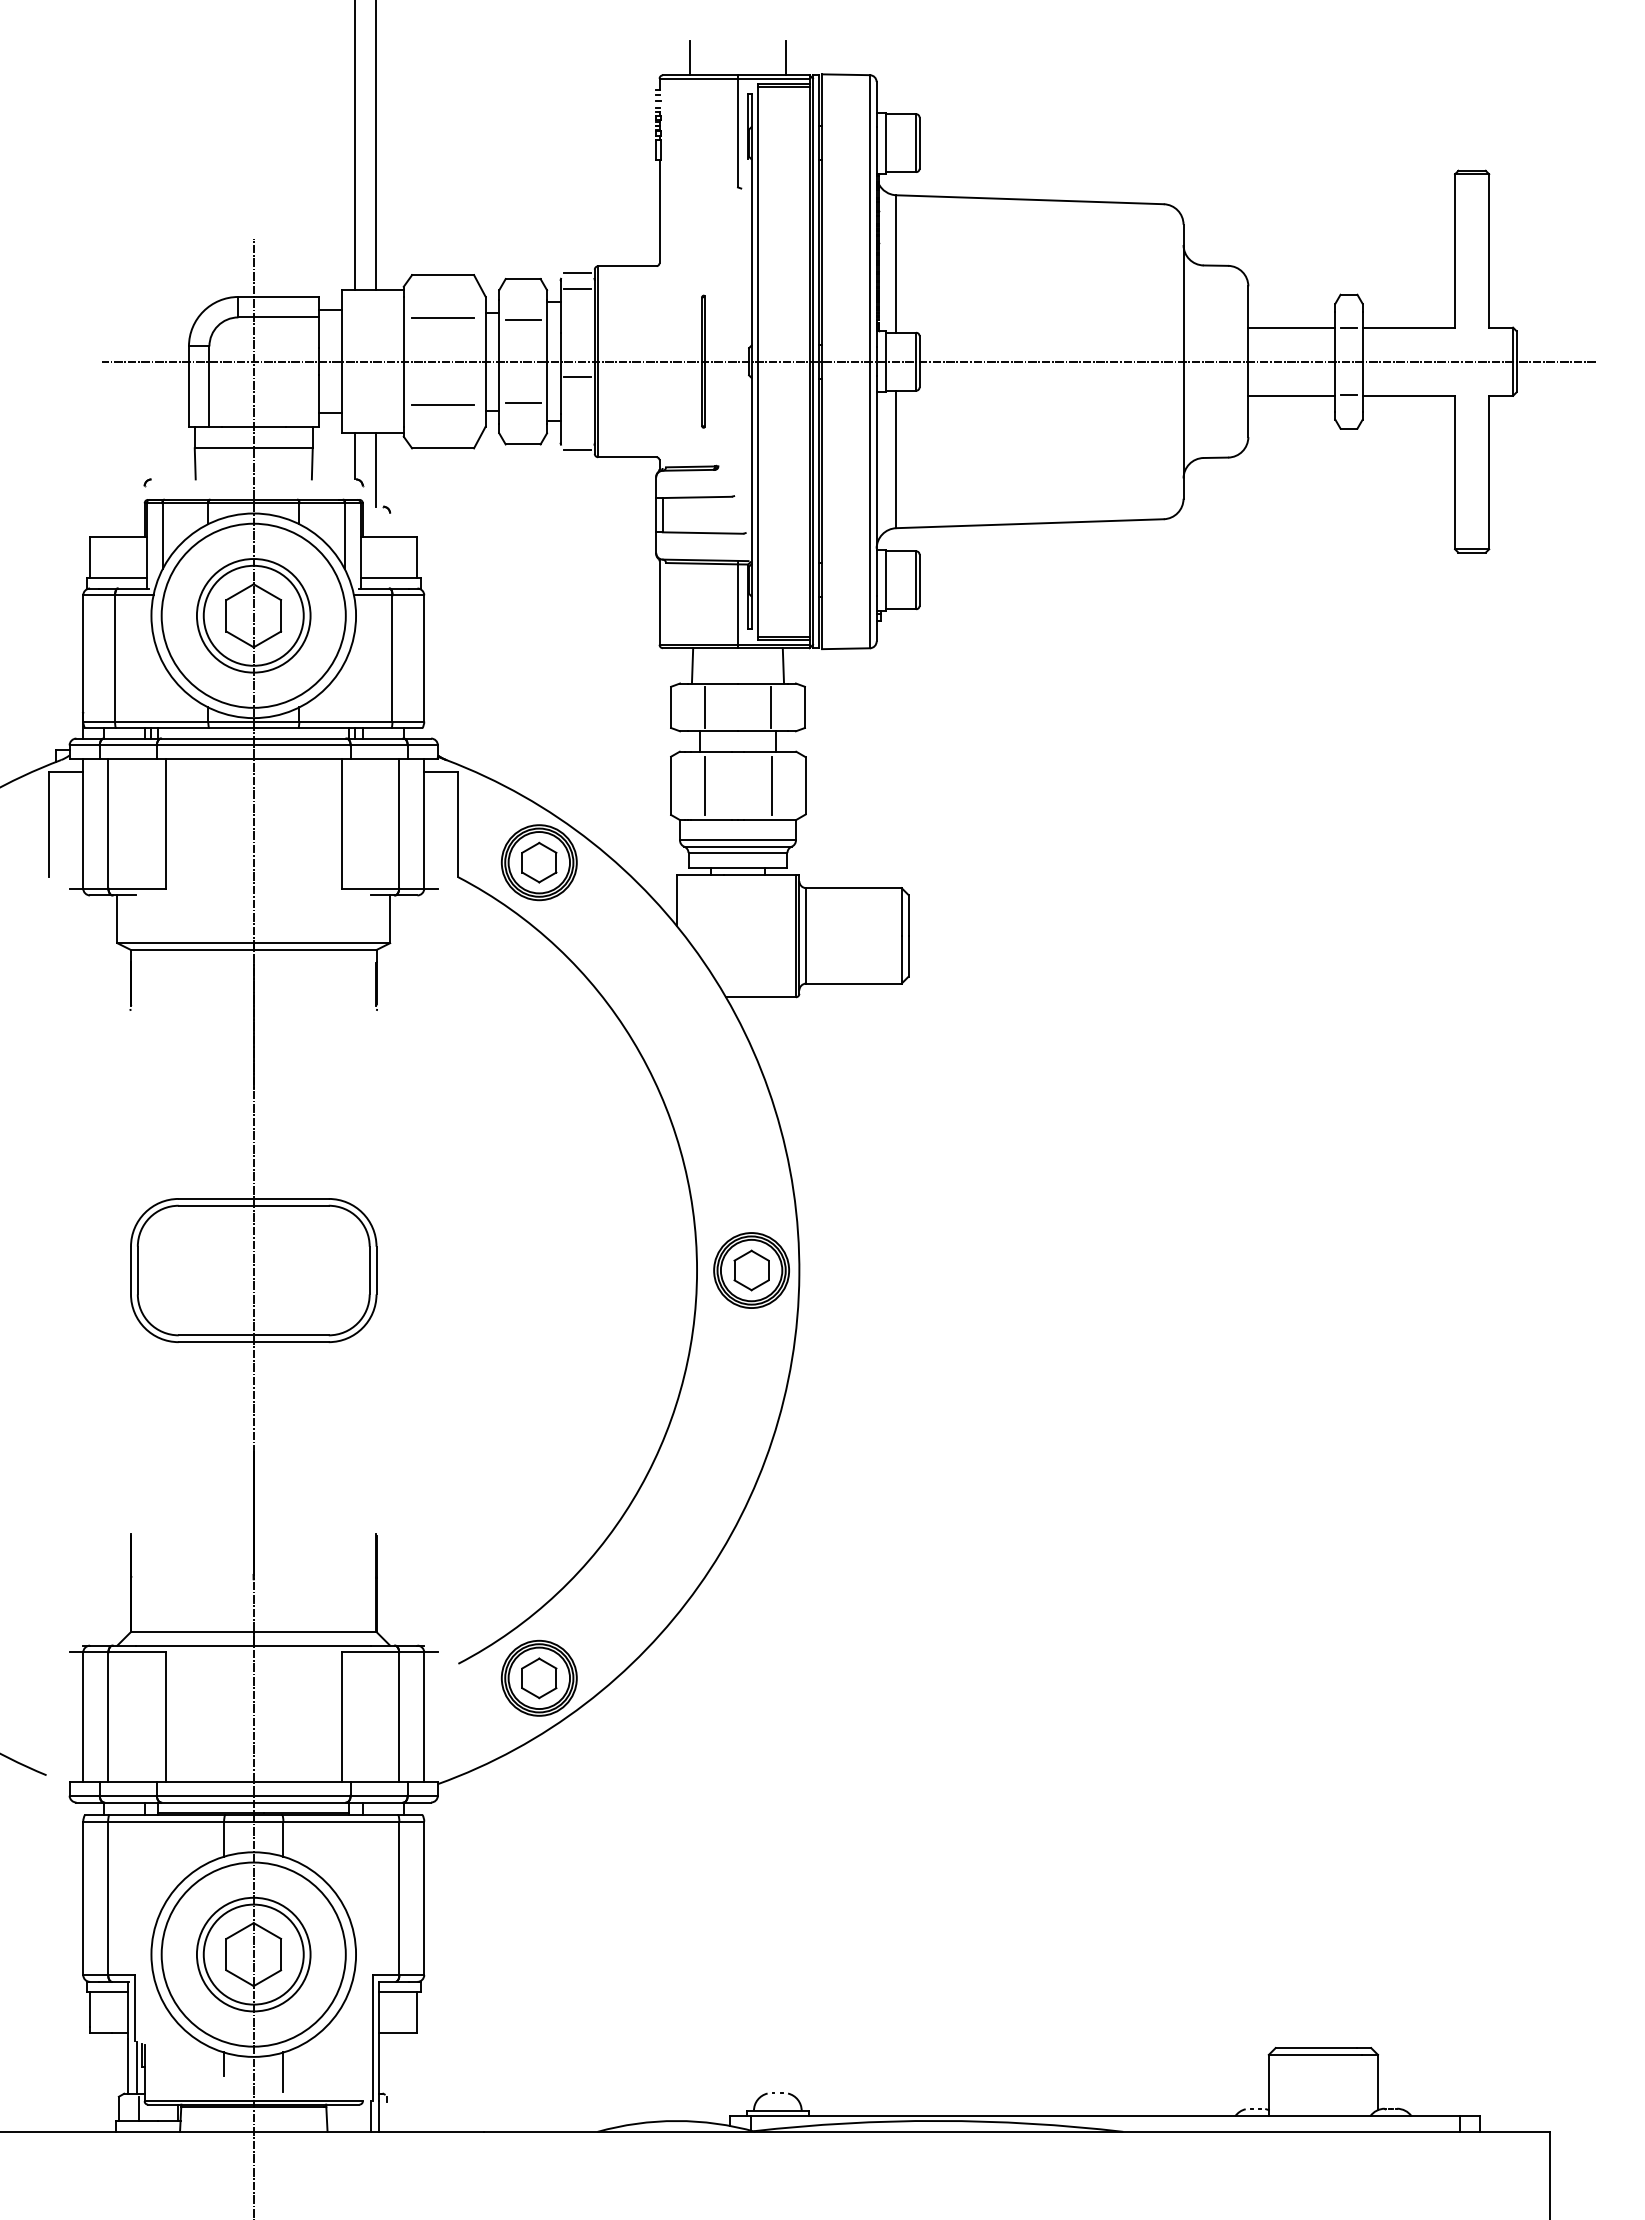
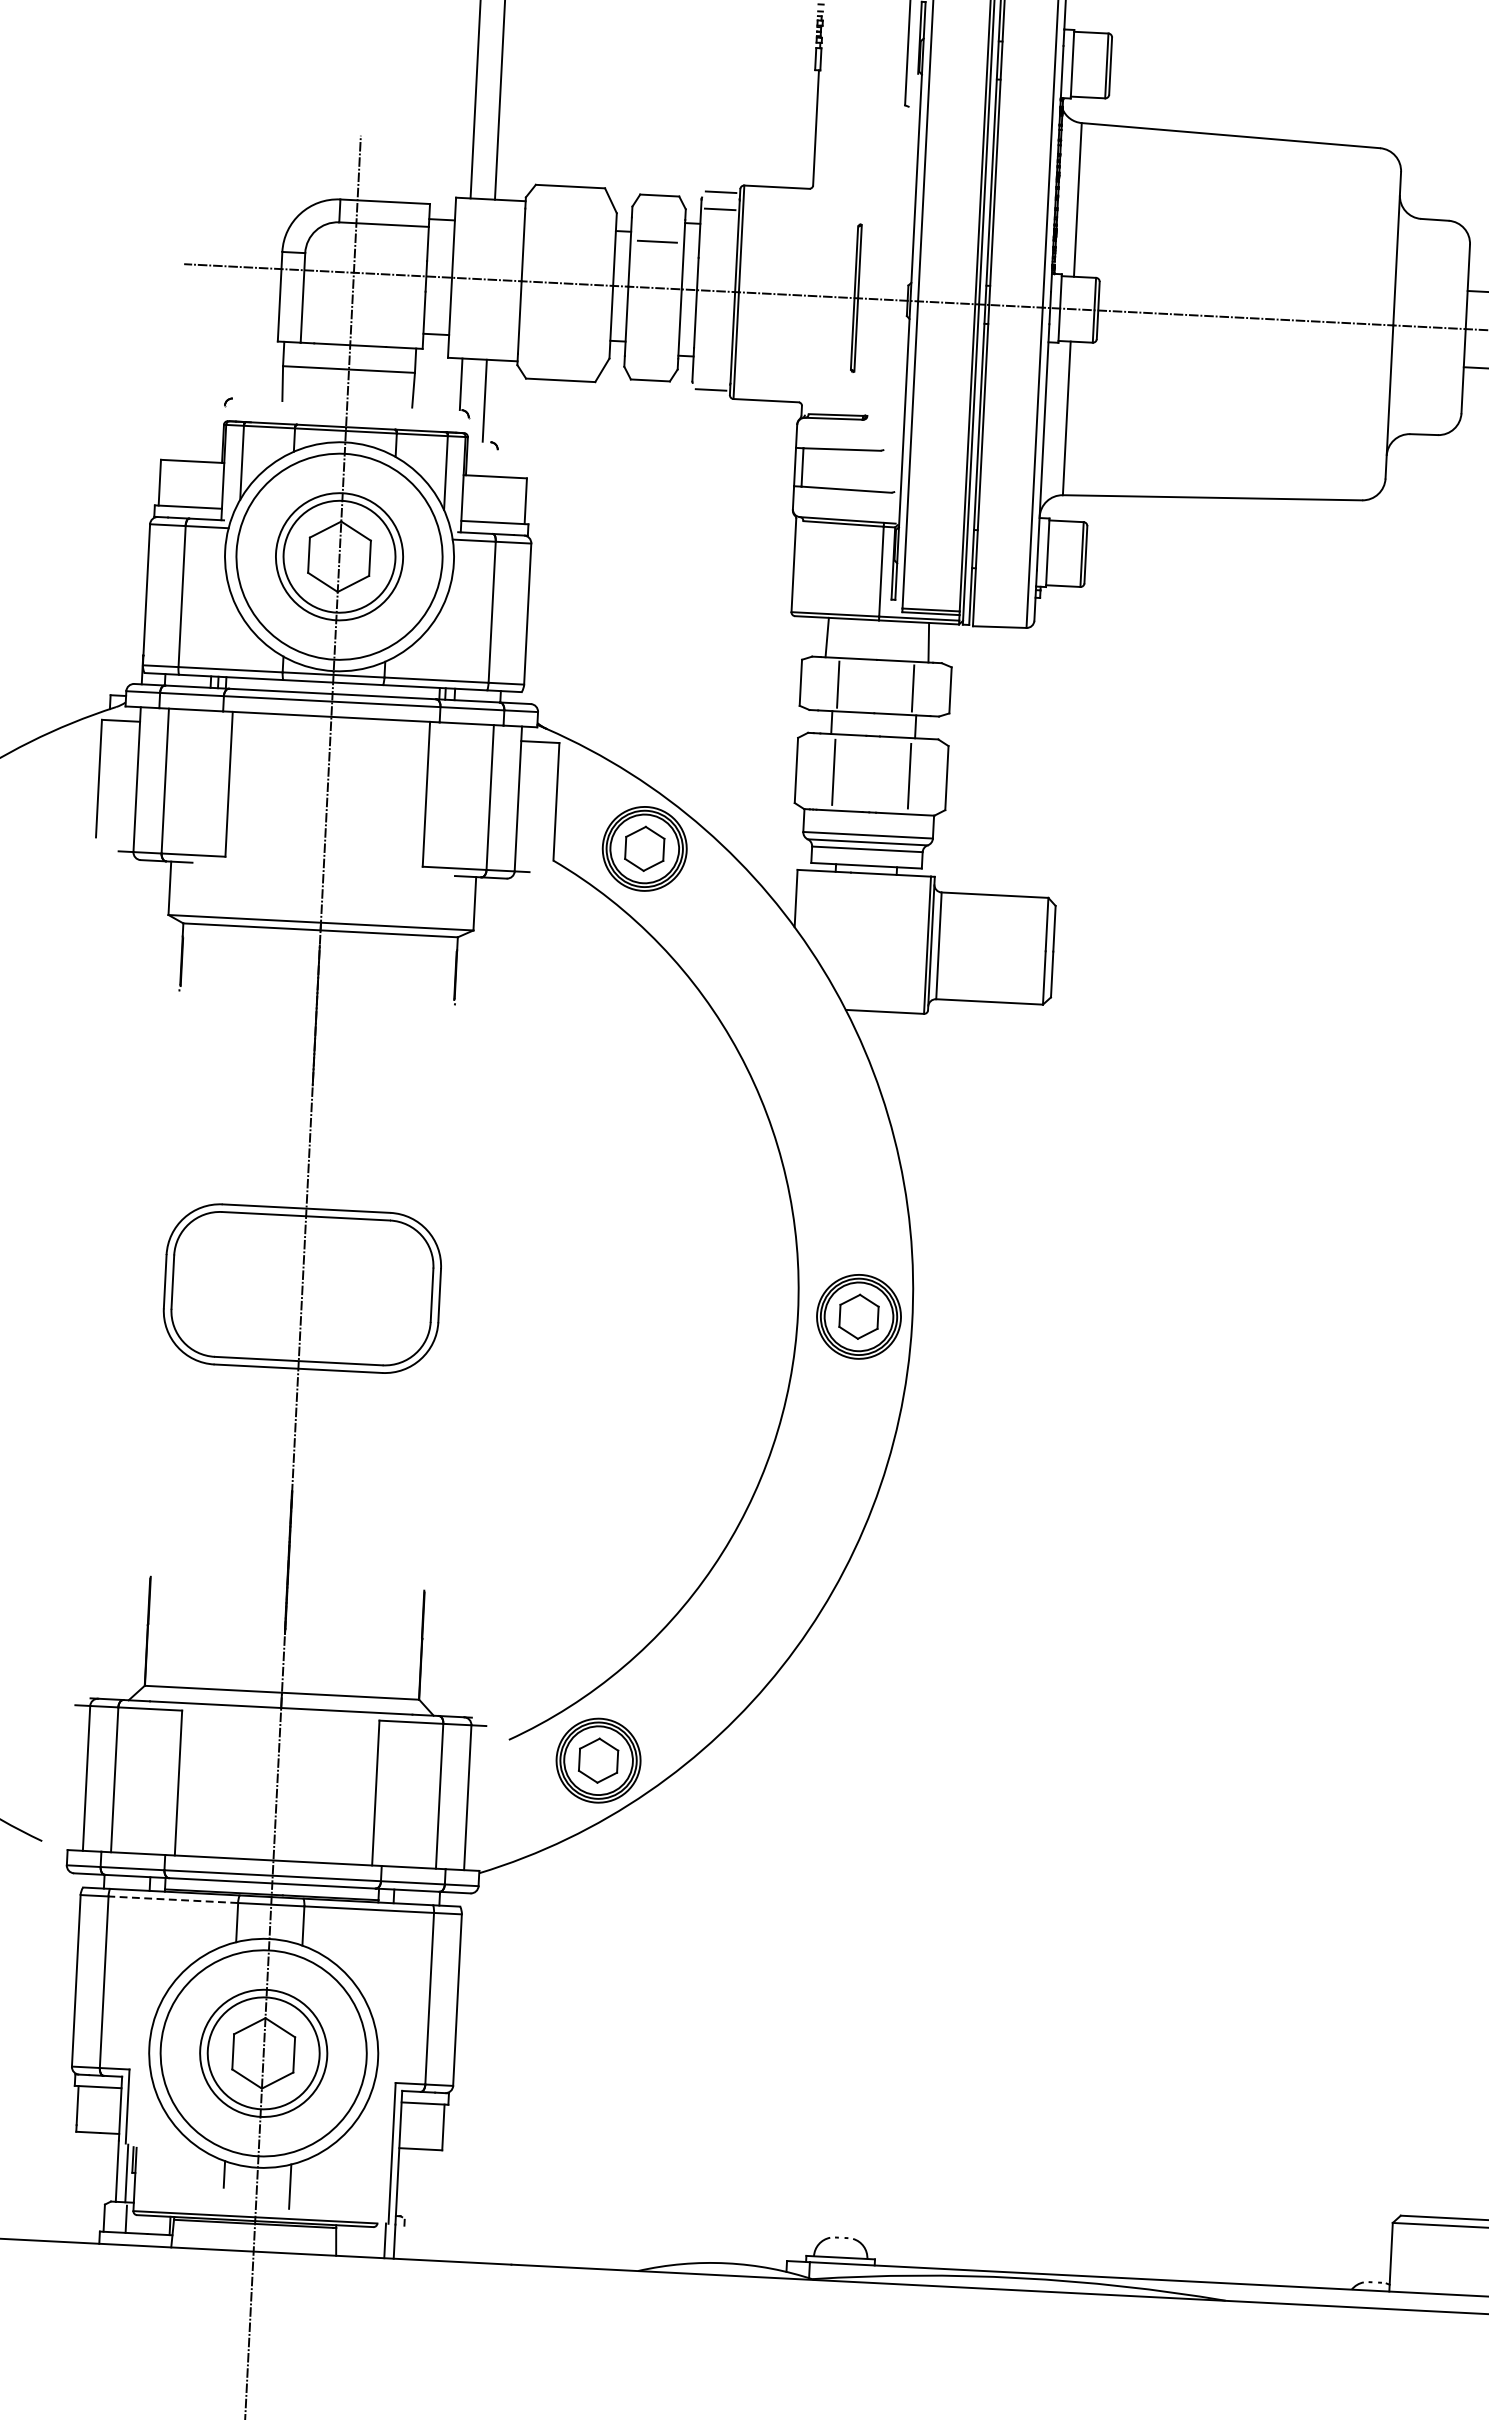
line: (443, 318) -> (568, 235), removed
line: (577, 377) -> (714, 308), removed
line: (522, 403) -> (651, 334), removed
line: (443, 405) -> (563, 332), removed
line: (166, 1821) -> (173, 1899), solid -> dashed

